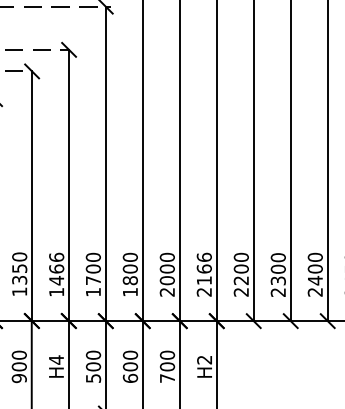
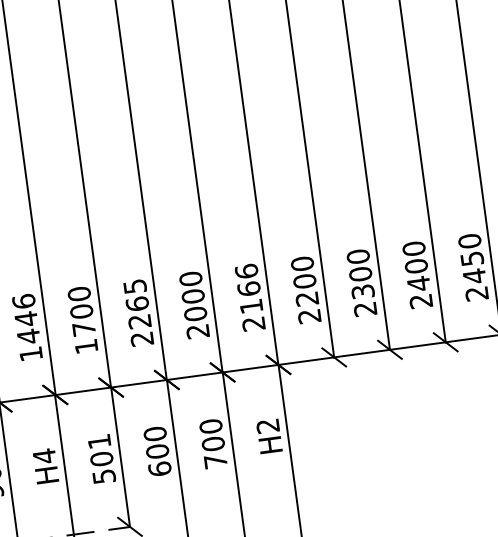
text: (56, 268) -> (25, 318), 1466 -> 1446
text: (129, 274) -> (137, 312), 1800 -> 2265
text: (93, 354) -> (99, 440), 500 -> 501

